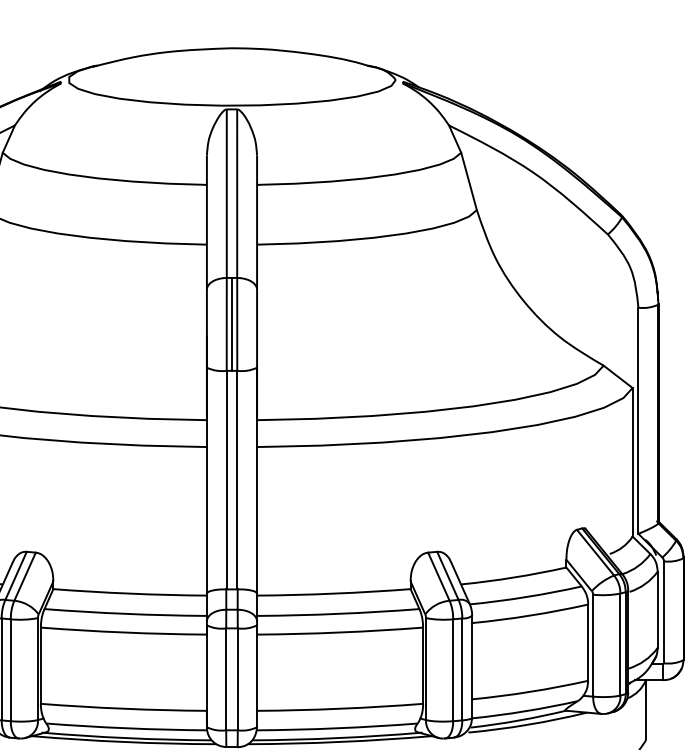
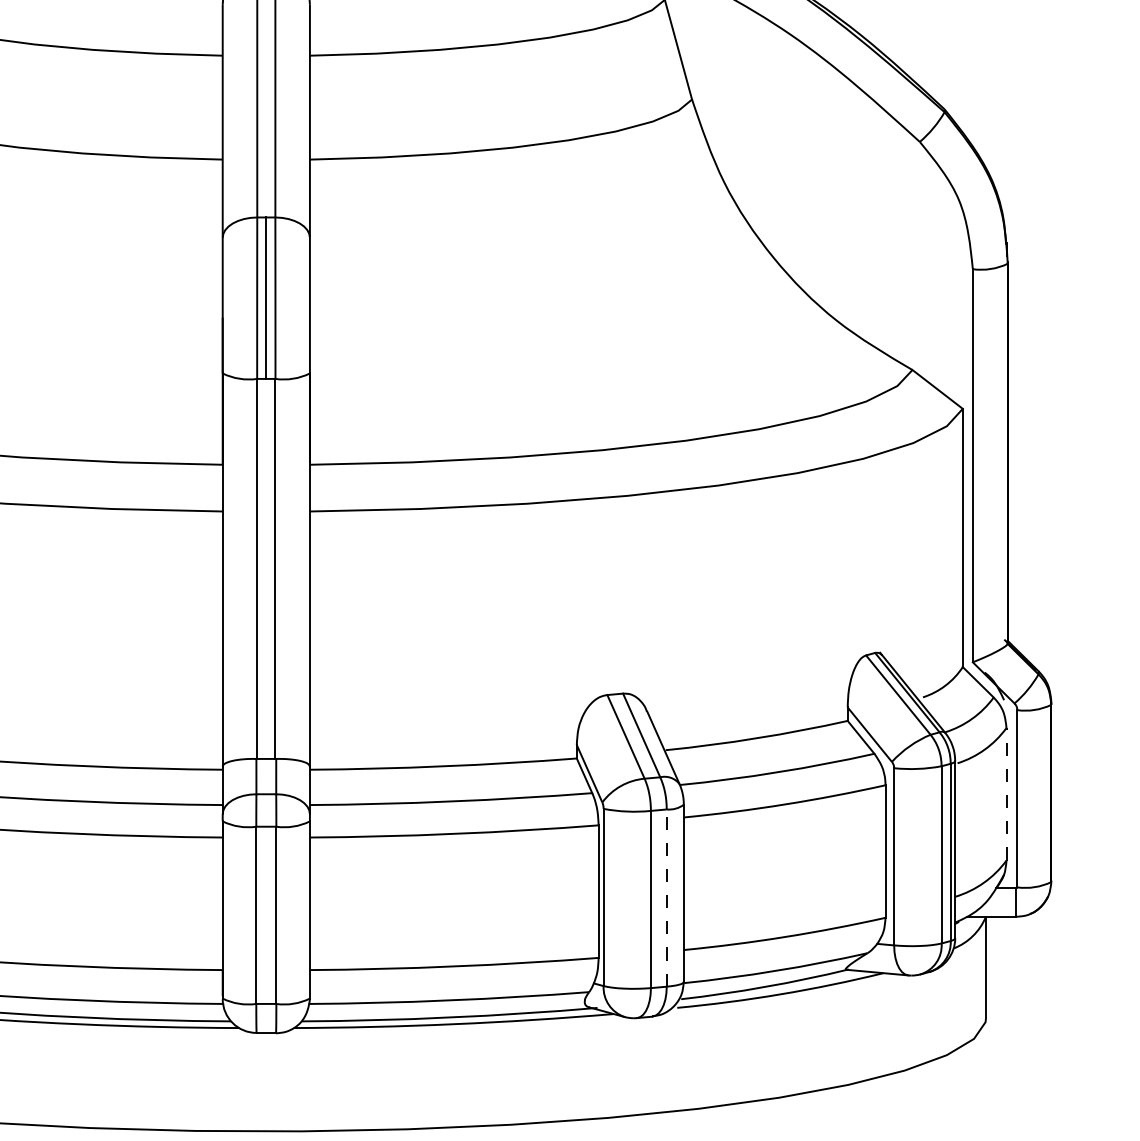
line: (657, 609) -> (1006, 793), solid -> dashed
line: (462, 669) -> (667, 898), solid -> dashed

